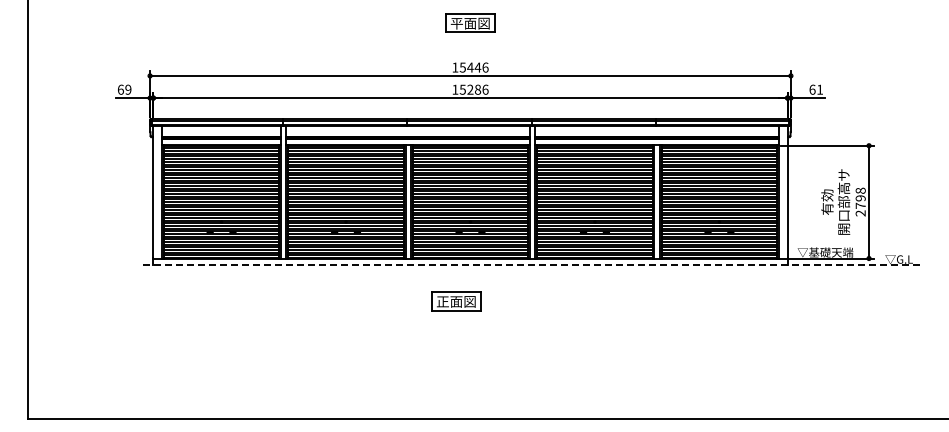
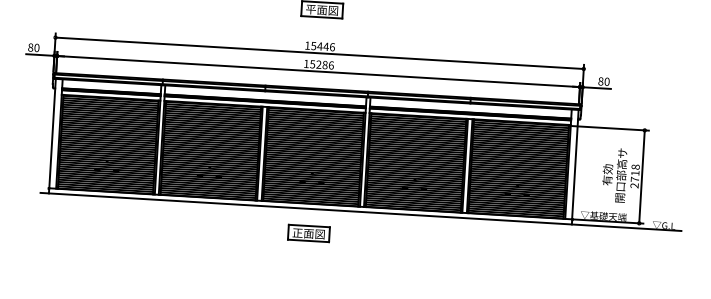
text: (124, 89) -> (33, 47), 69 -> 80
text: (816, 89) -> (604, 81), 61 -> 80
text: (860, 198) -> (635, 173), 2798 -> 2718
line: (531, 264) -> (360, 211), dashed -> solid
part: (456, 301) -> (308, 233), moved

